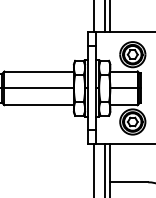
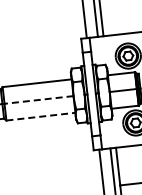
line: (39, 88) -> (39, 100), solid -> dashed
line: (39, 105) -> (41, 116), solid -> dashed

